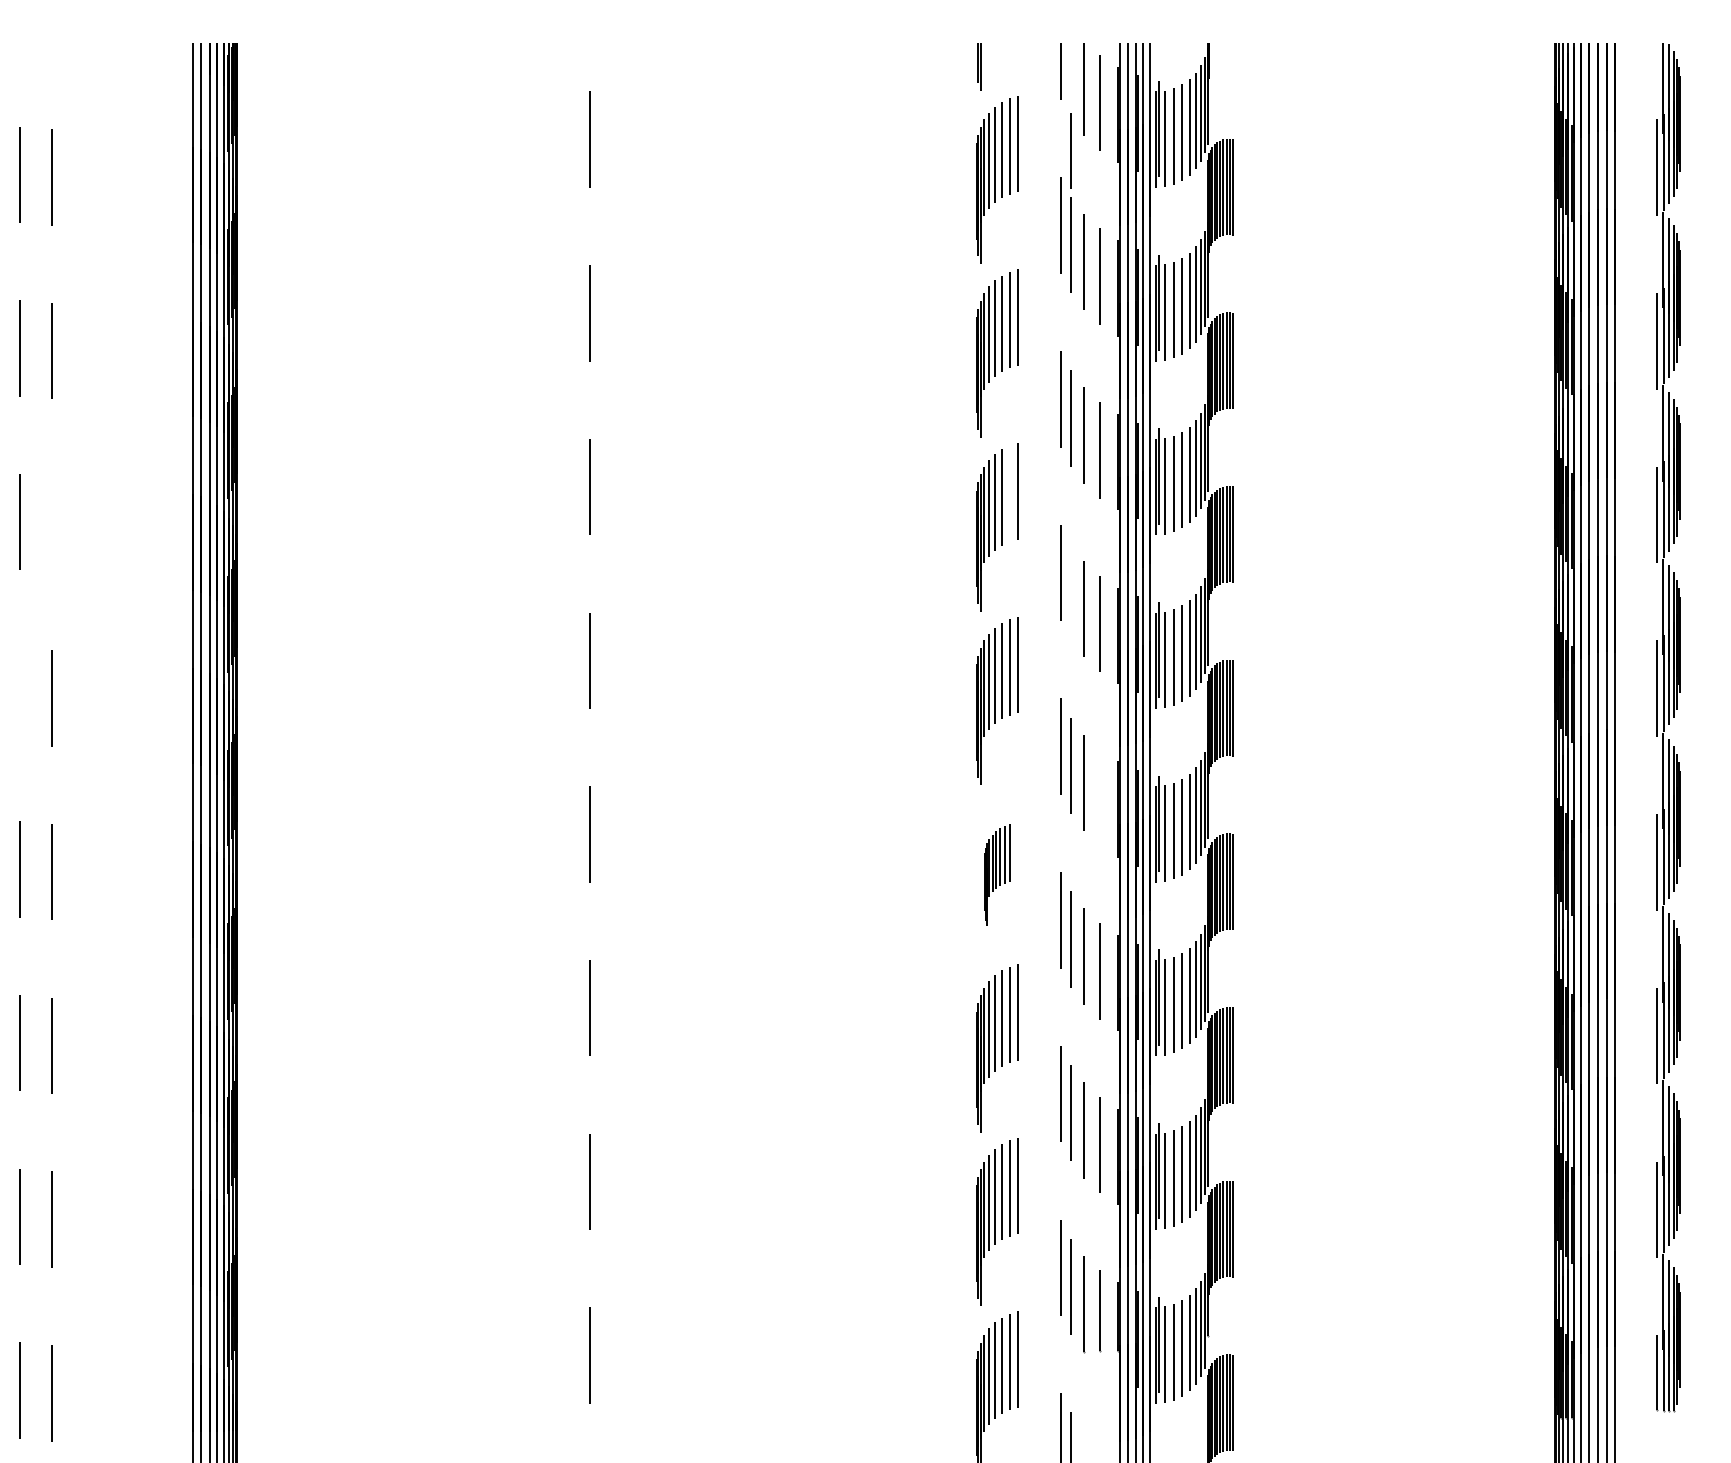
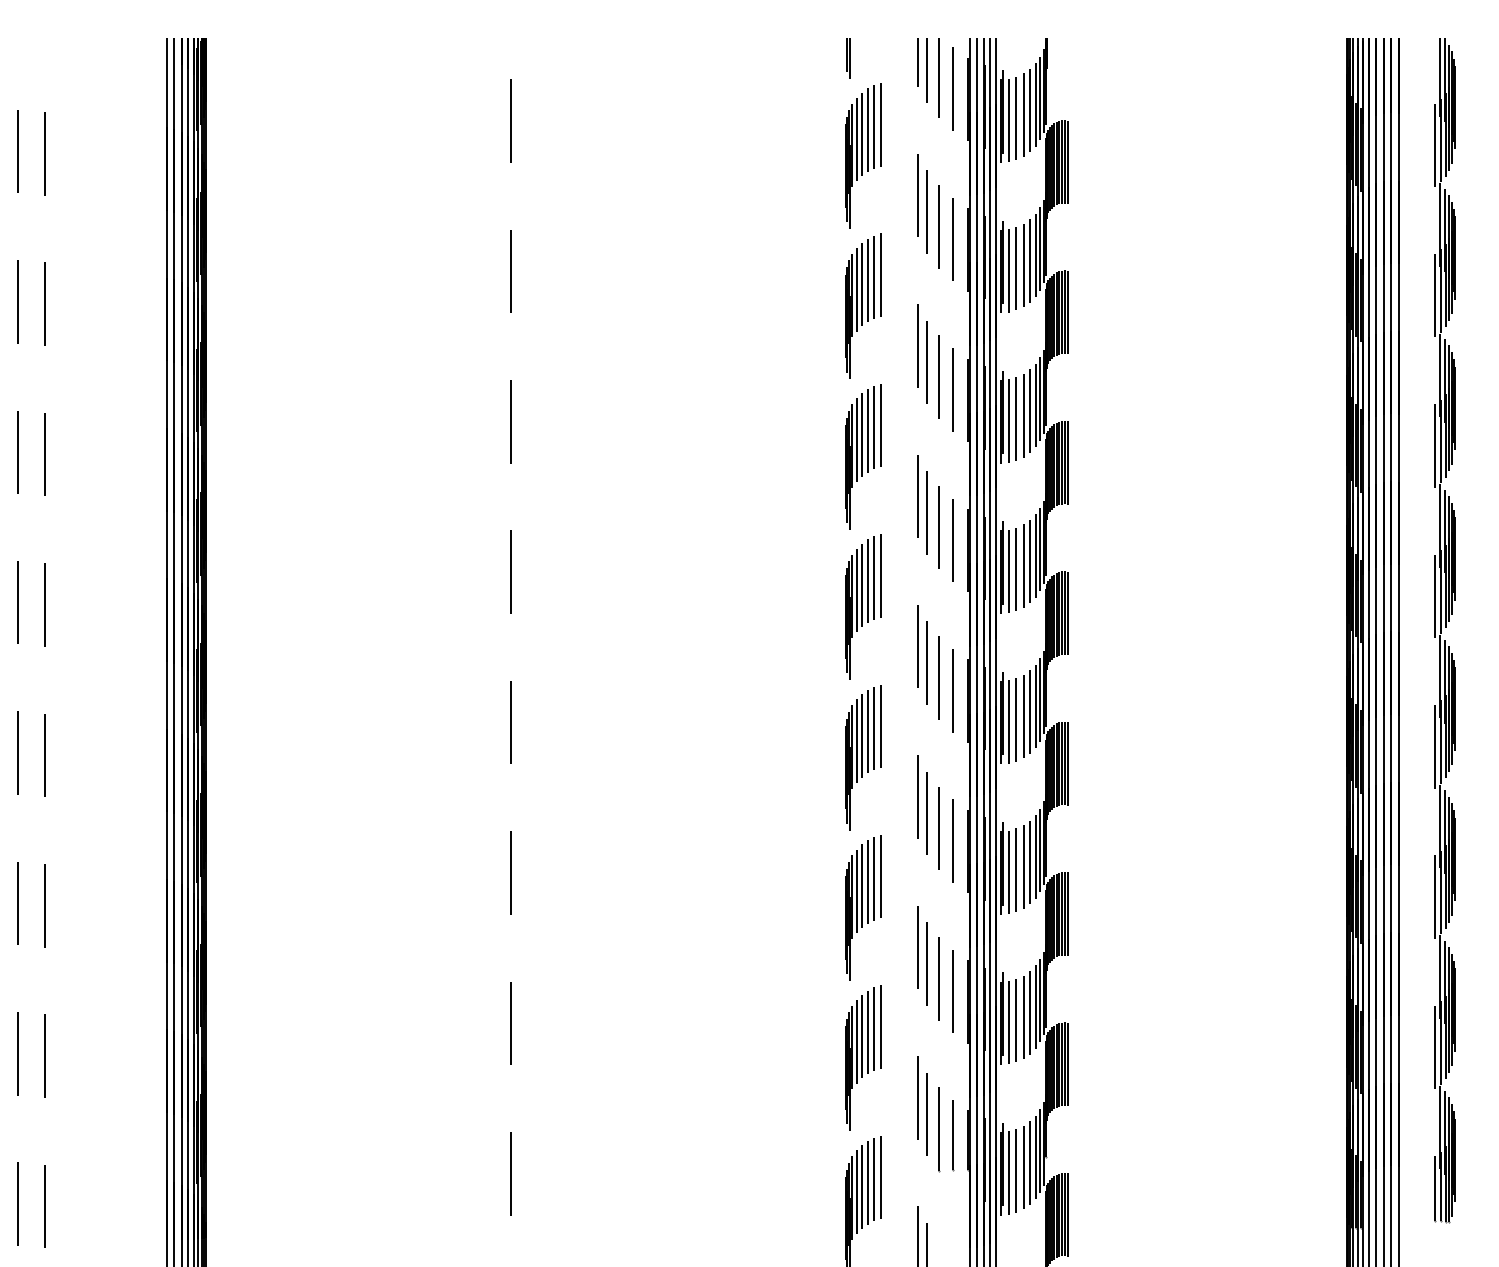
line: (1069, 150) -> (926, 70), moved
line: (1009, 493) -> (874, 427), added
line: (51, 524) -> (44, 454), added
line: (1071, 591) -> (927, 512), added
line: (20, 695) -> (17, 602), added
line: (1099, 797) -> (952, 690), added
part: (997, 874) -> (863, 757), size x1.67

